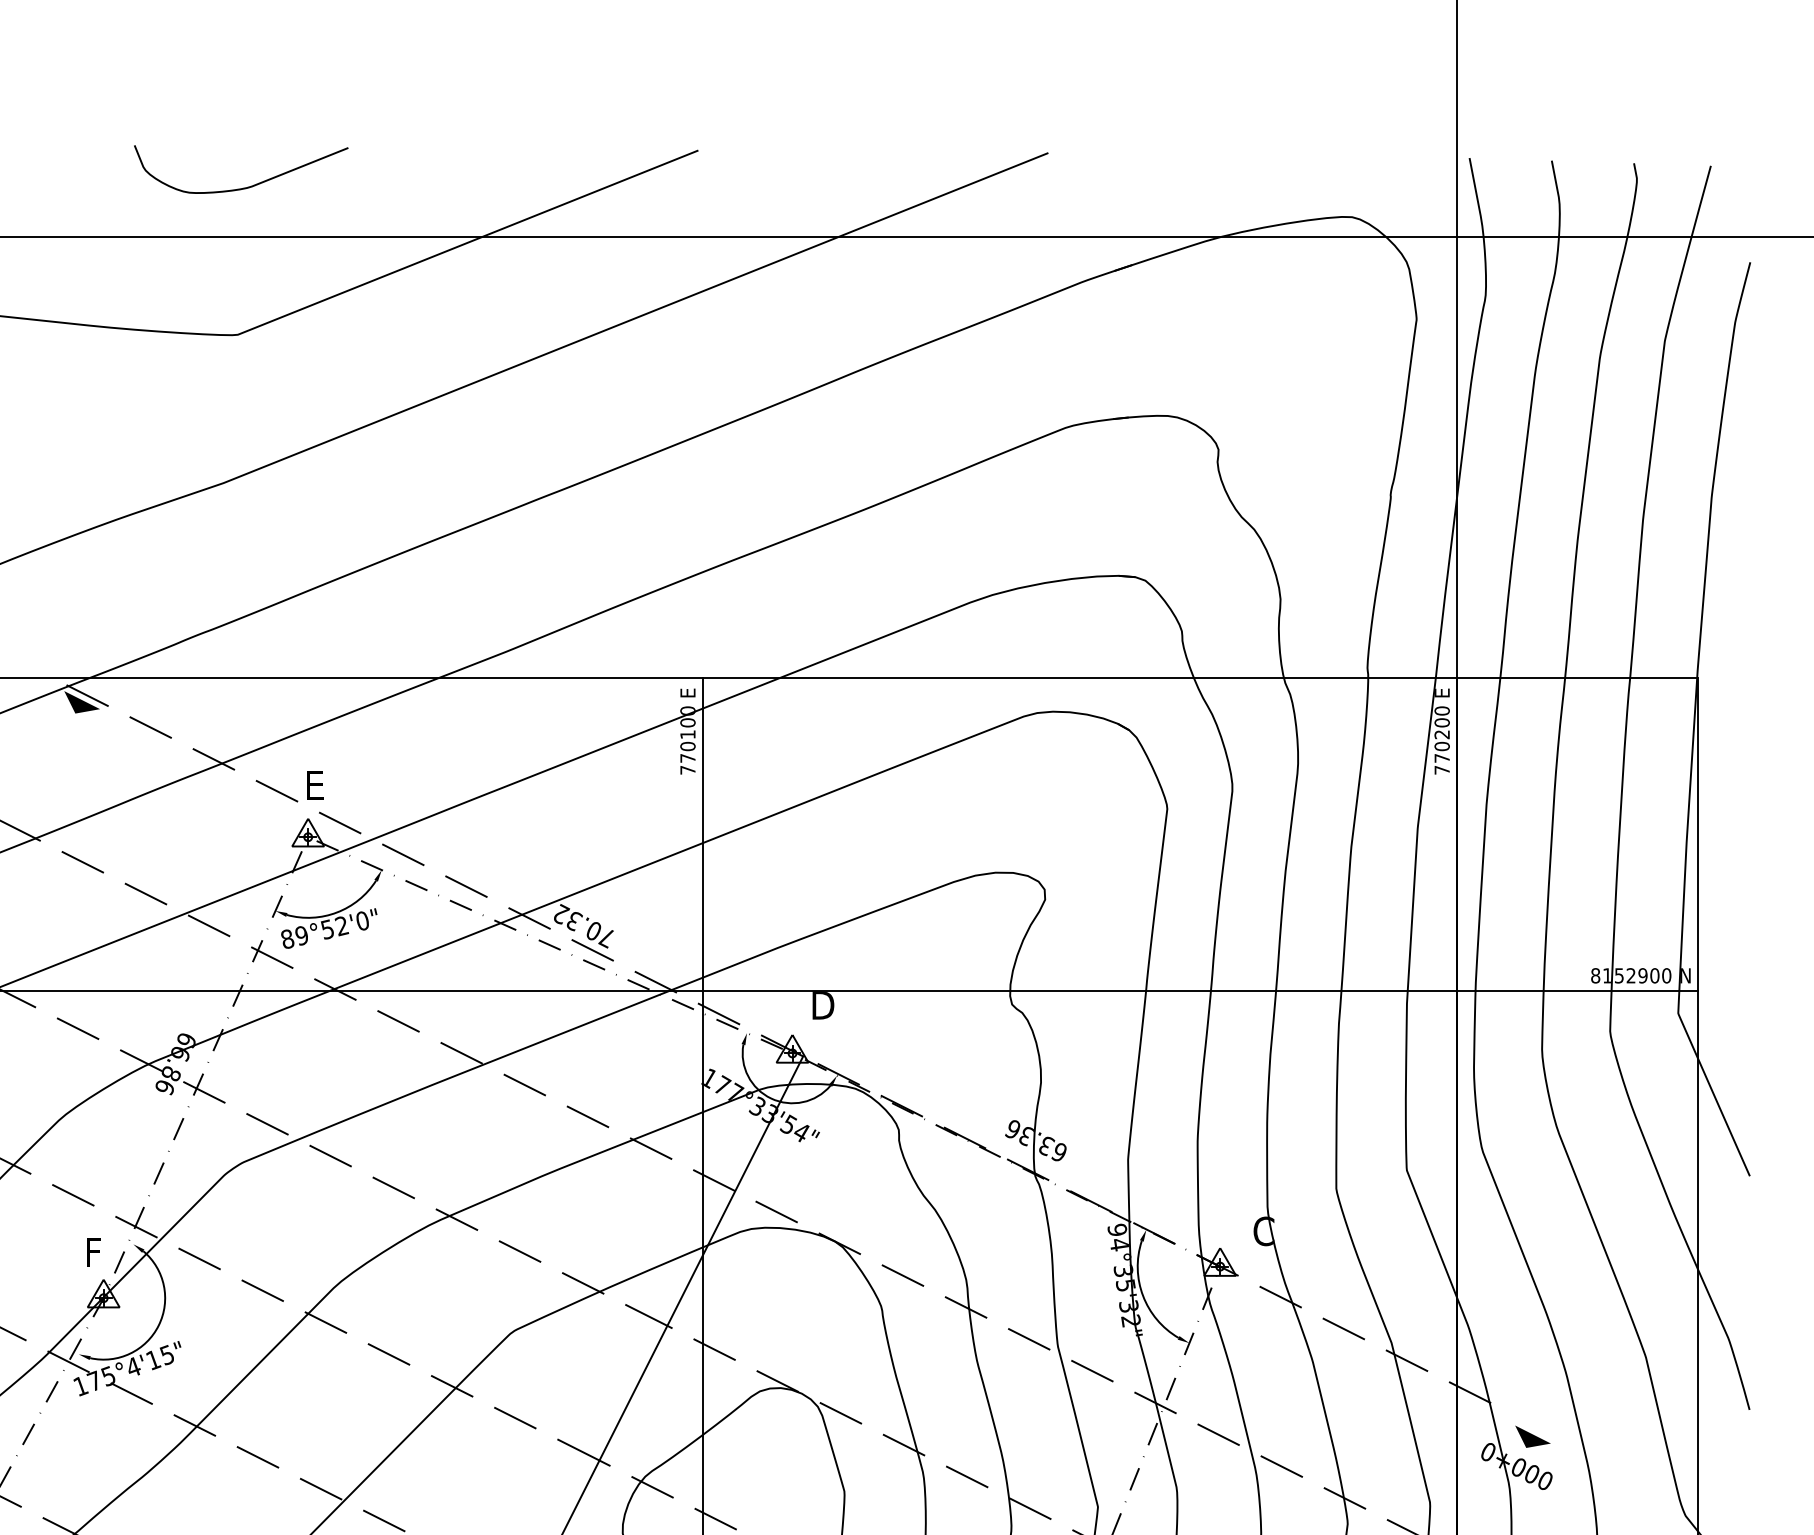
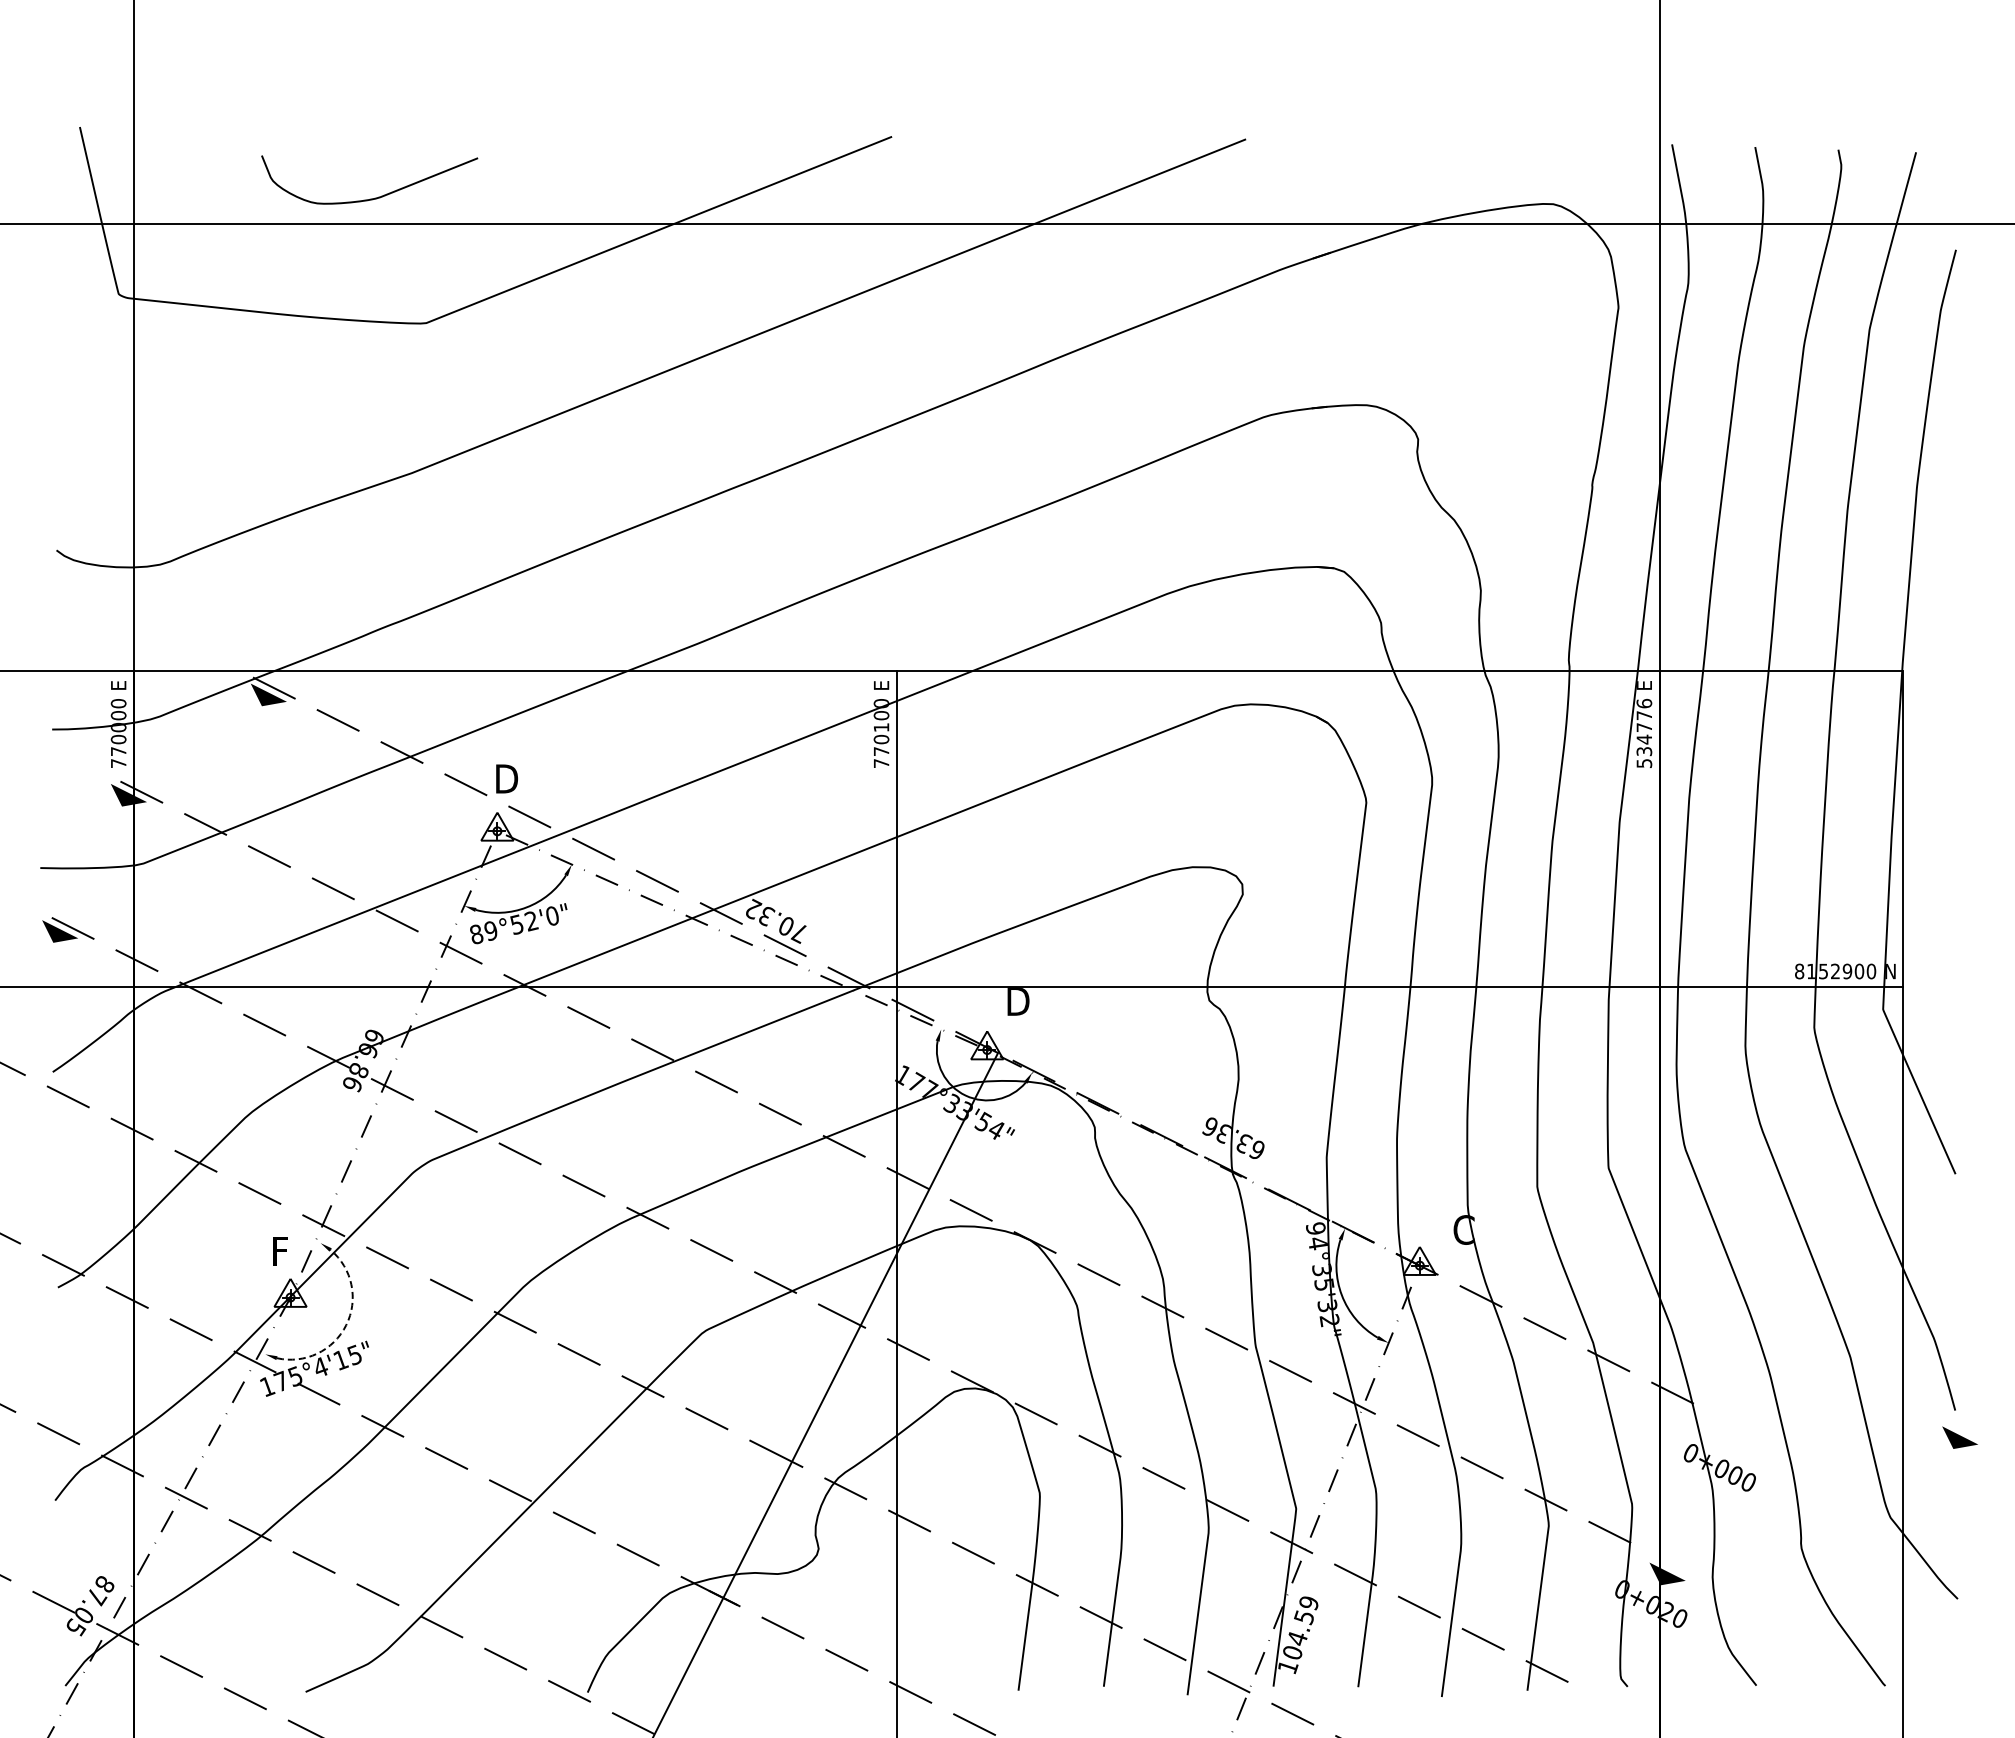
curve: (246, 186) -> (375, 197), moved
text: (1442, 739) -> (1644, 732), 770200 -> 534776
text: (318, 784) -> (507, 778), E -> D
arc: (158, 1325) -> (346, 1325), solid -> dashed
part: (1532, 1436) -> (1959, 1437), moved

